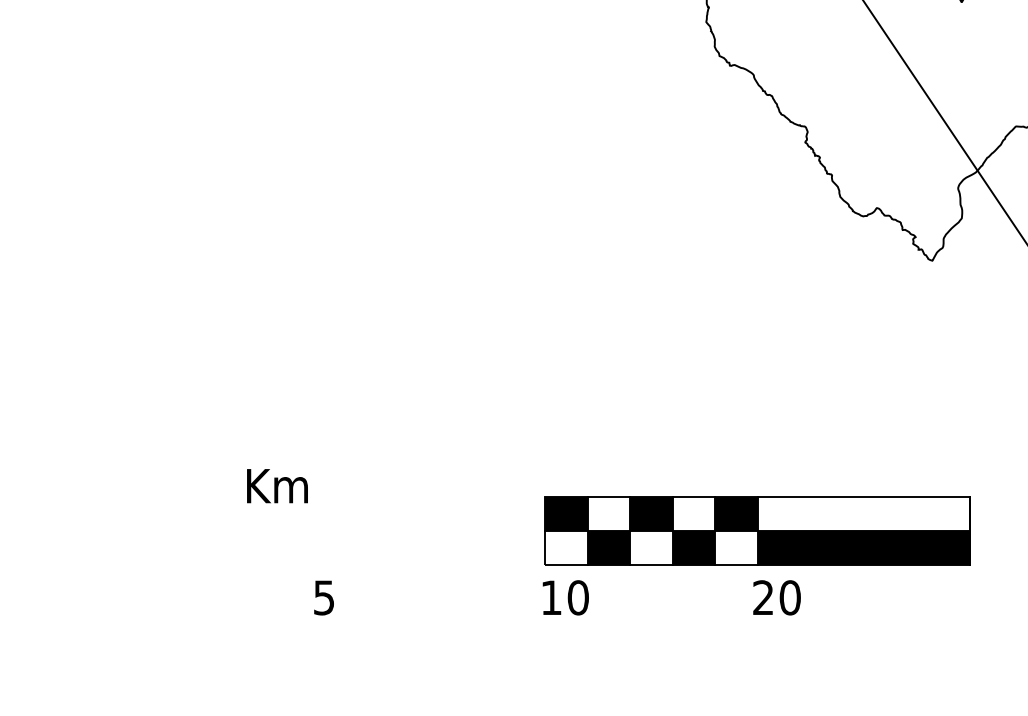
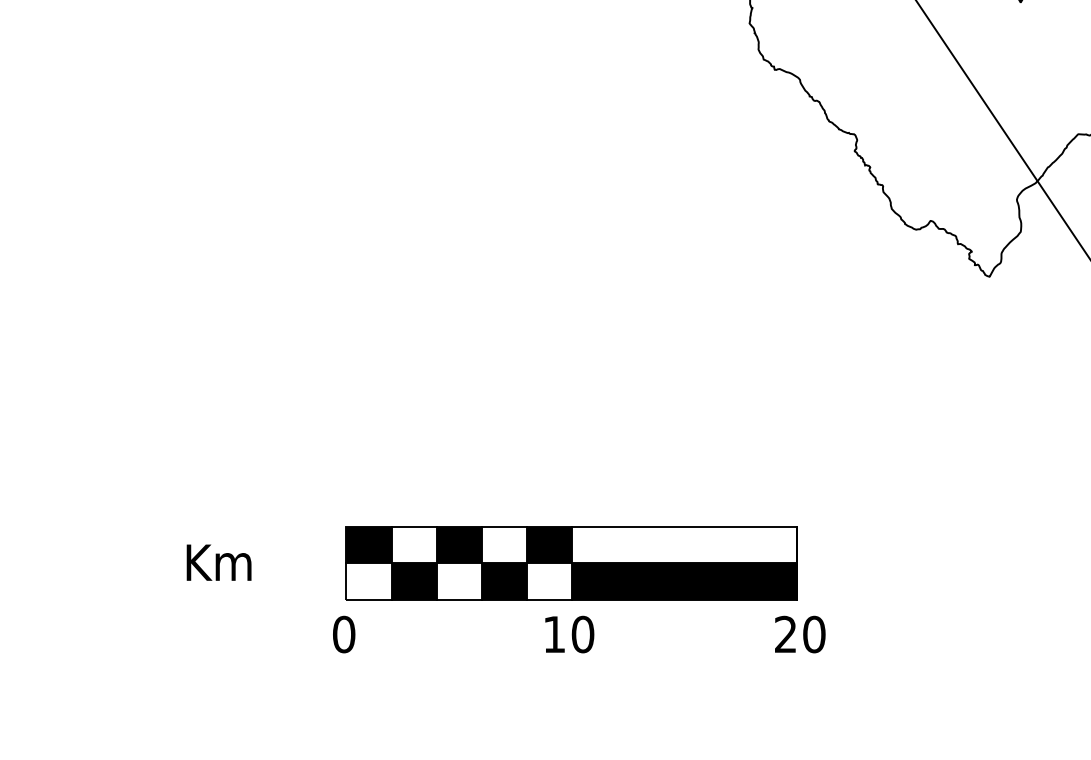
text: (277, 486) -> (219, 563), moved
part: (757, 530) -> (571, 563), moved
text: (323, 597) -> (343, 634), 5 -> 0
text: (565, 597) -> (569, 634), moved
text: (776, 597) -> (799, 634), moved

